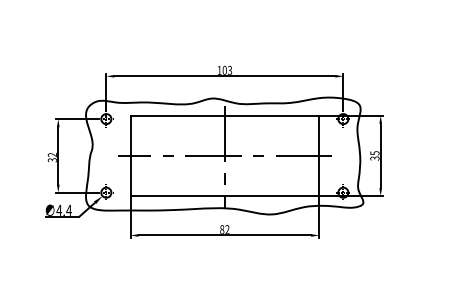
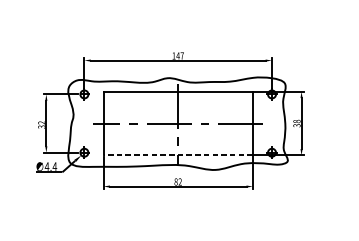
text: (227, 69) -> (180, 55), 103 -> 147
text: (374, 153) -> (296, 121), 35 -> 38
line: (224, 196) -> (177, 155), solid -> dashed

